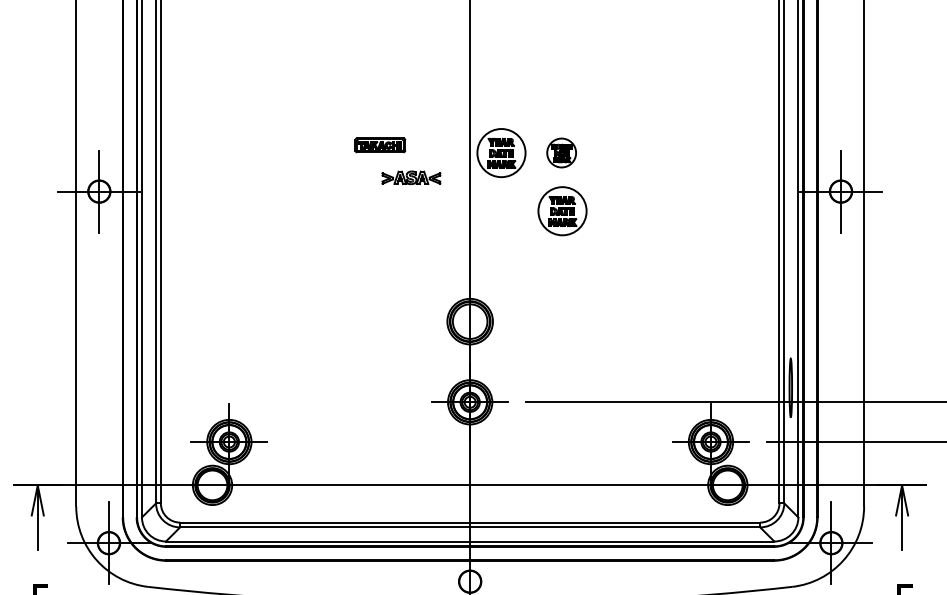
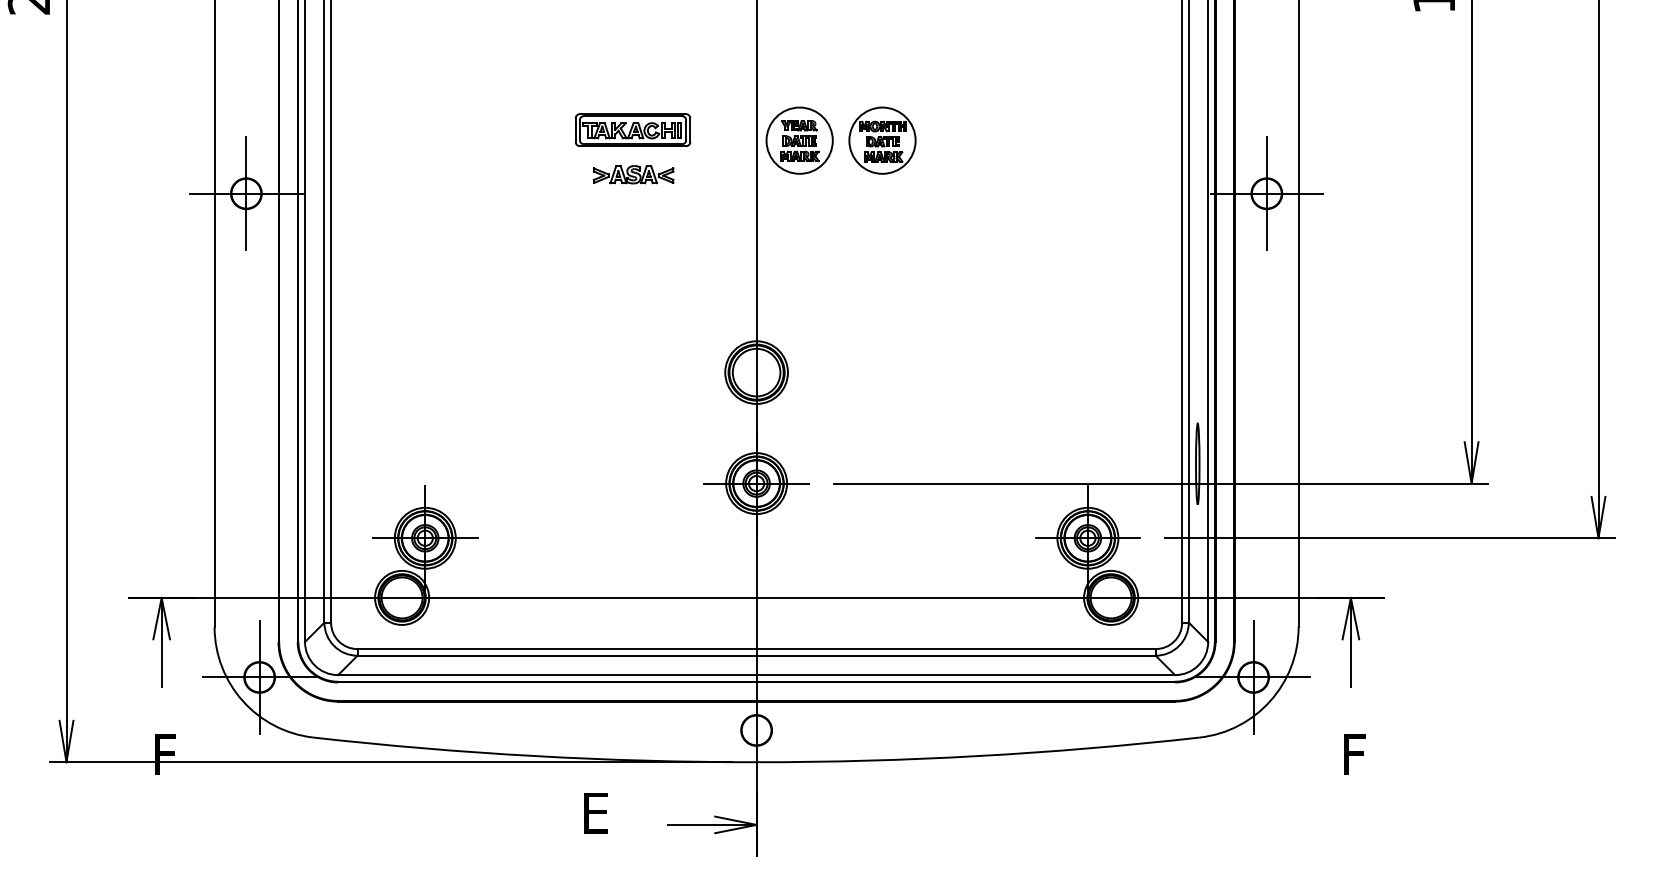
part: (379, 144) -> (632, 129), size x1.67
part: (561, 152) -> (882, 140), size x1.67
part: (411, 177) -> (633, 174), moved
part: (562, 211) -> (883, 220), removed

